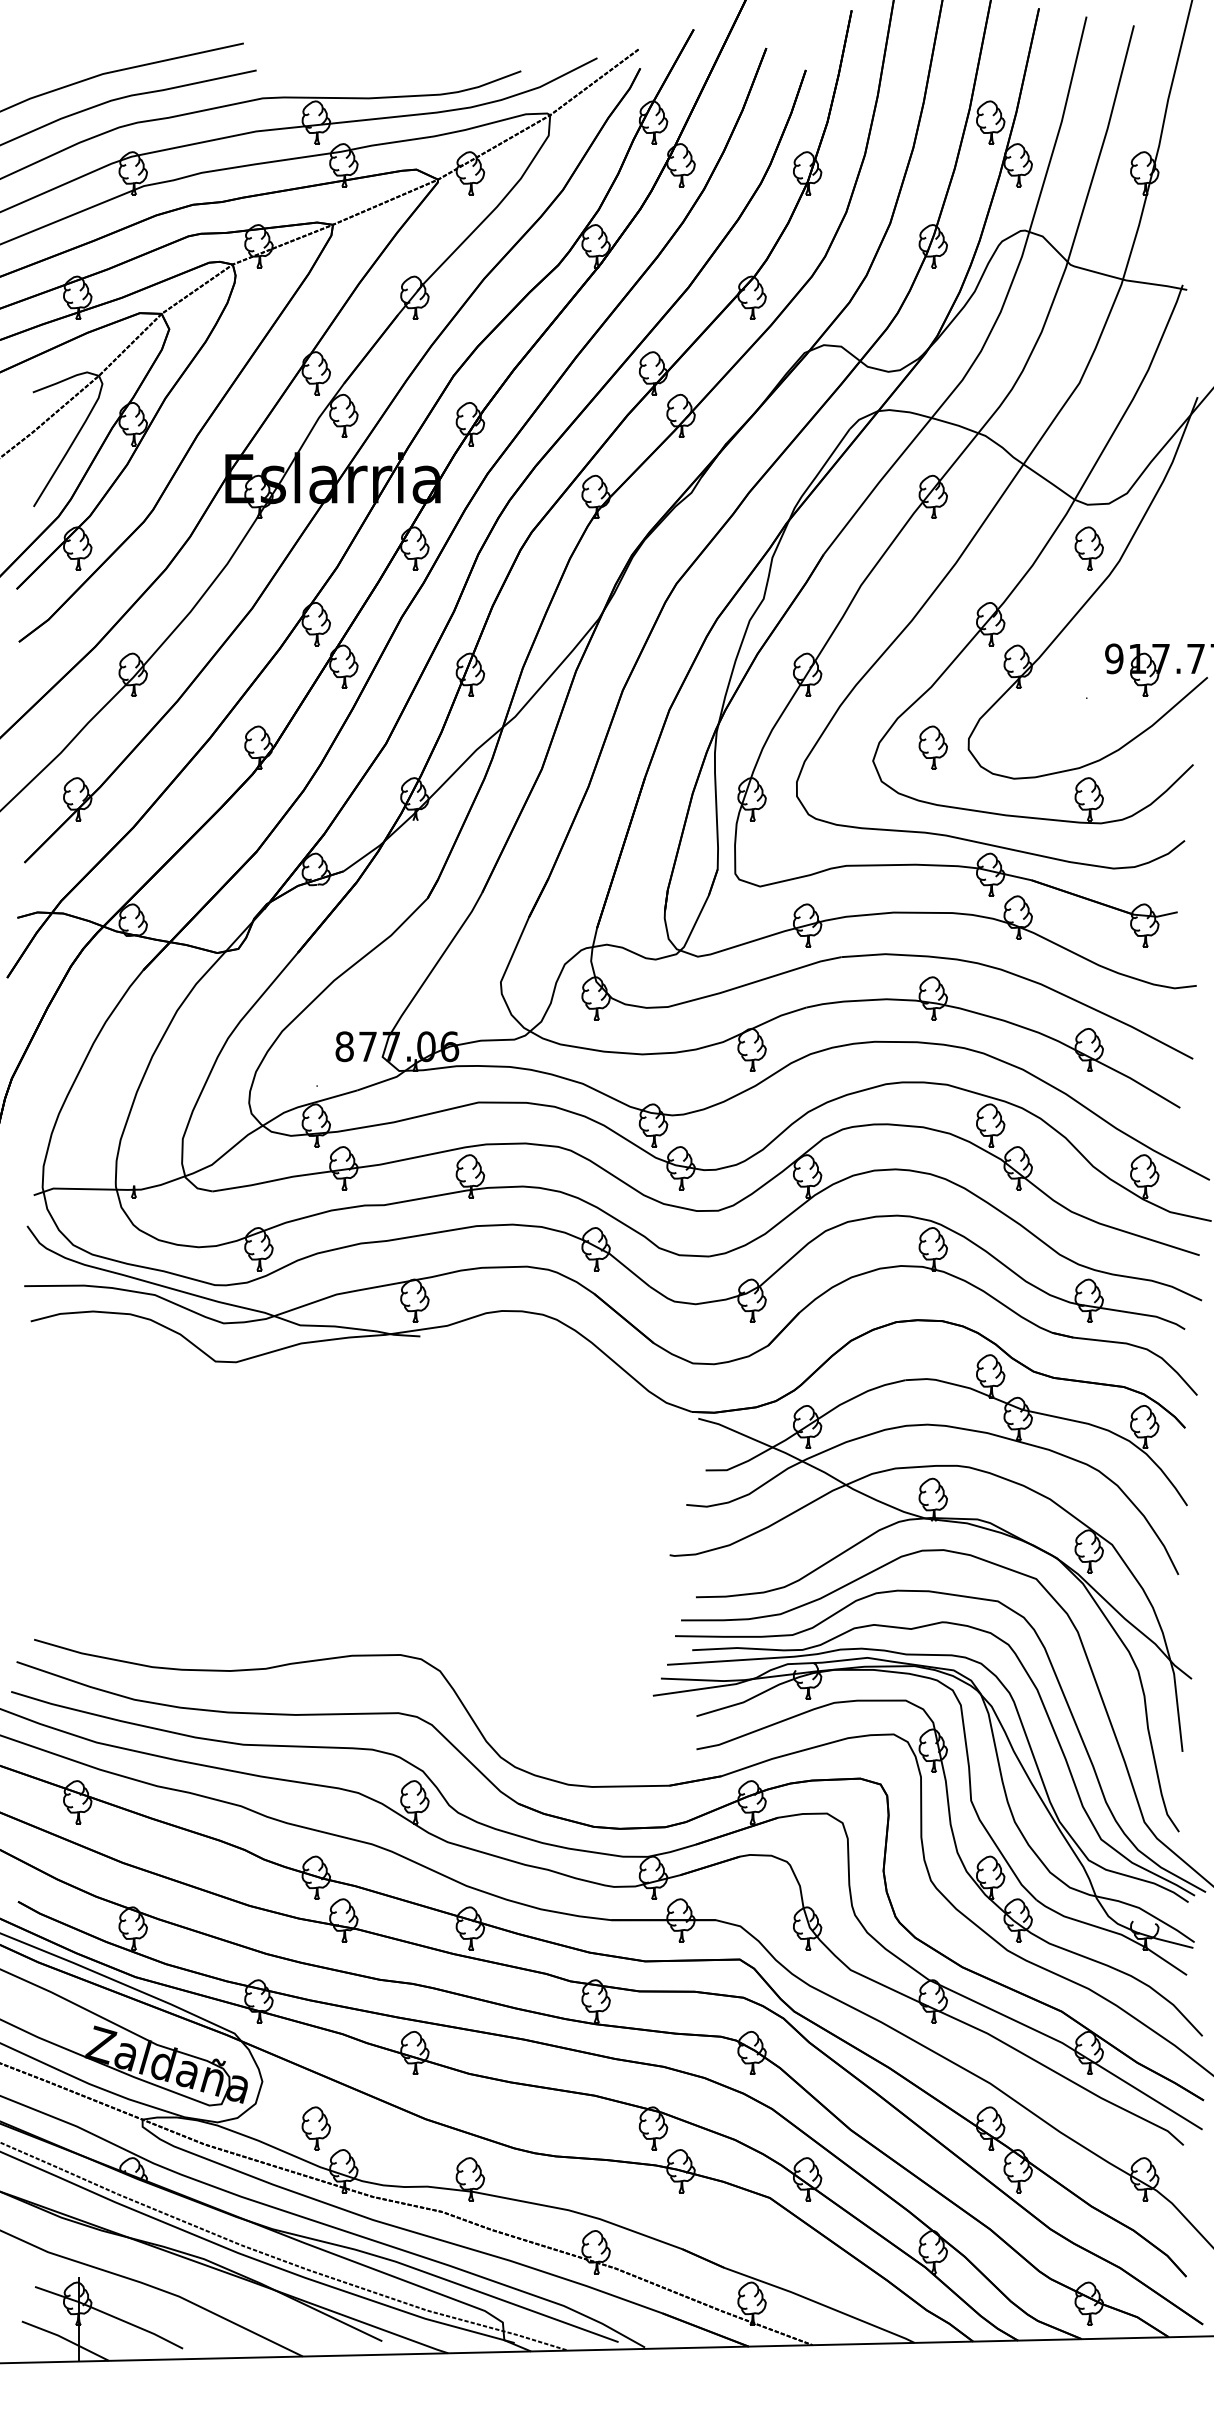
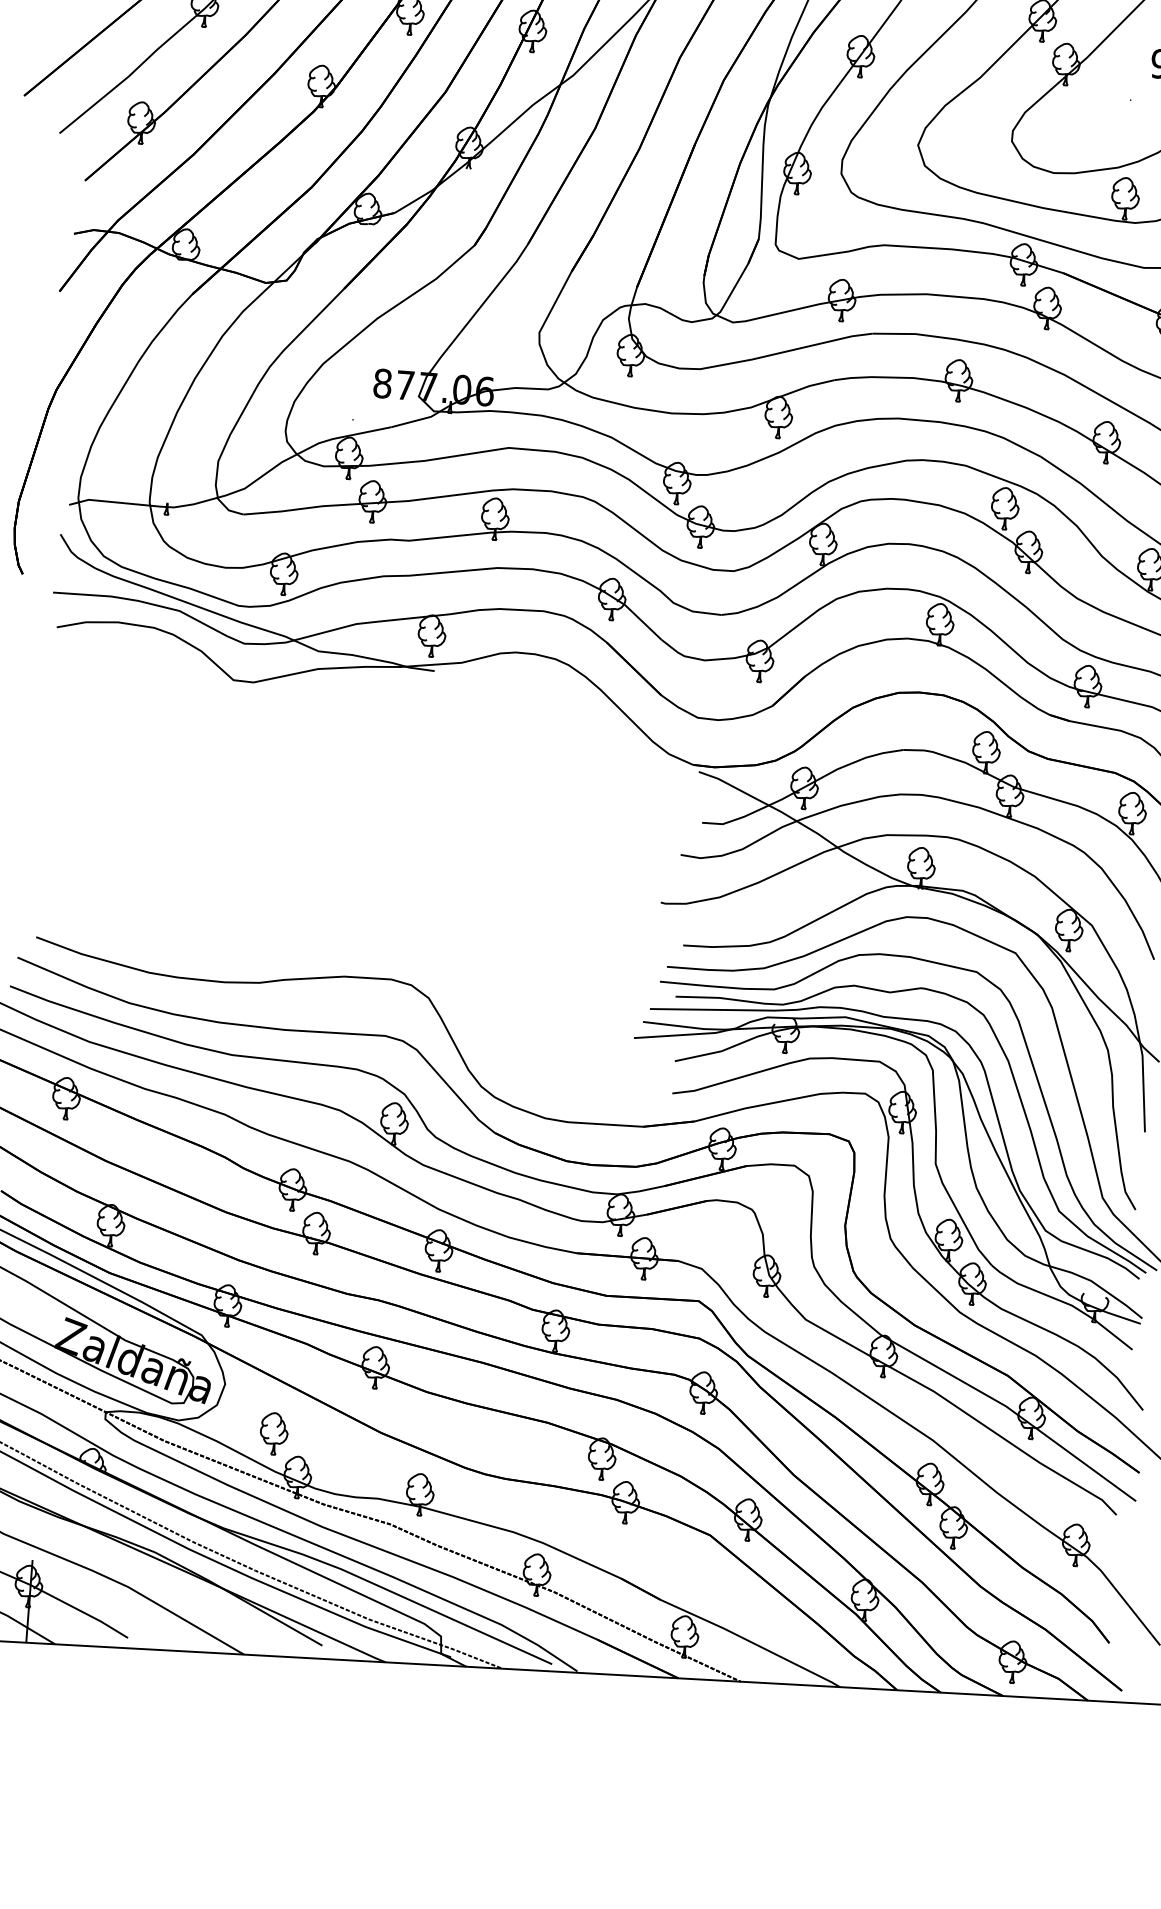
part: (932, 747) -> (976, 136), removed

